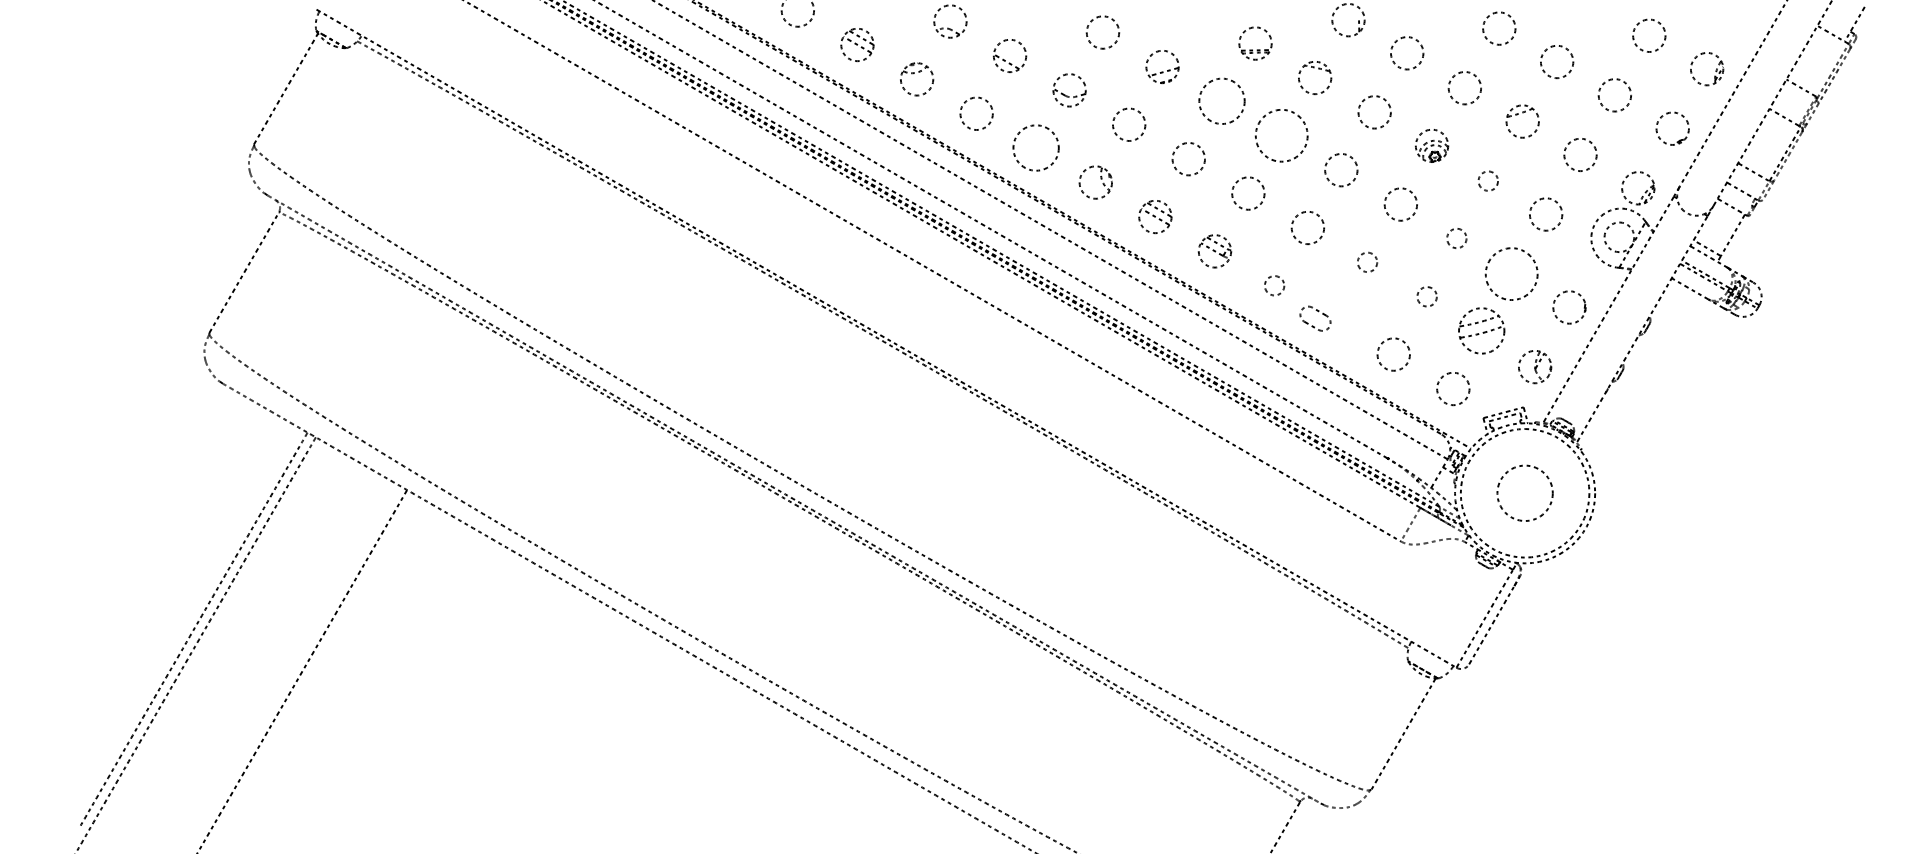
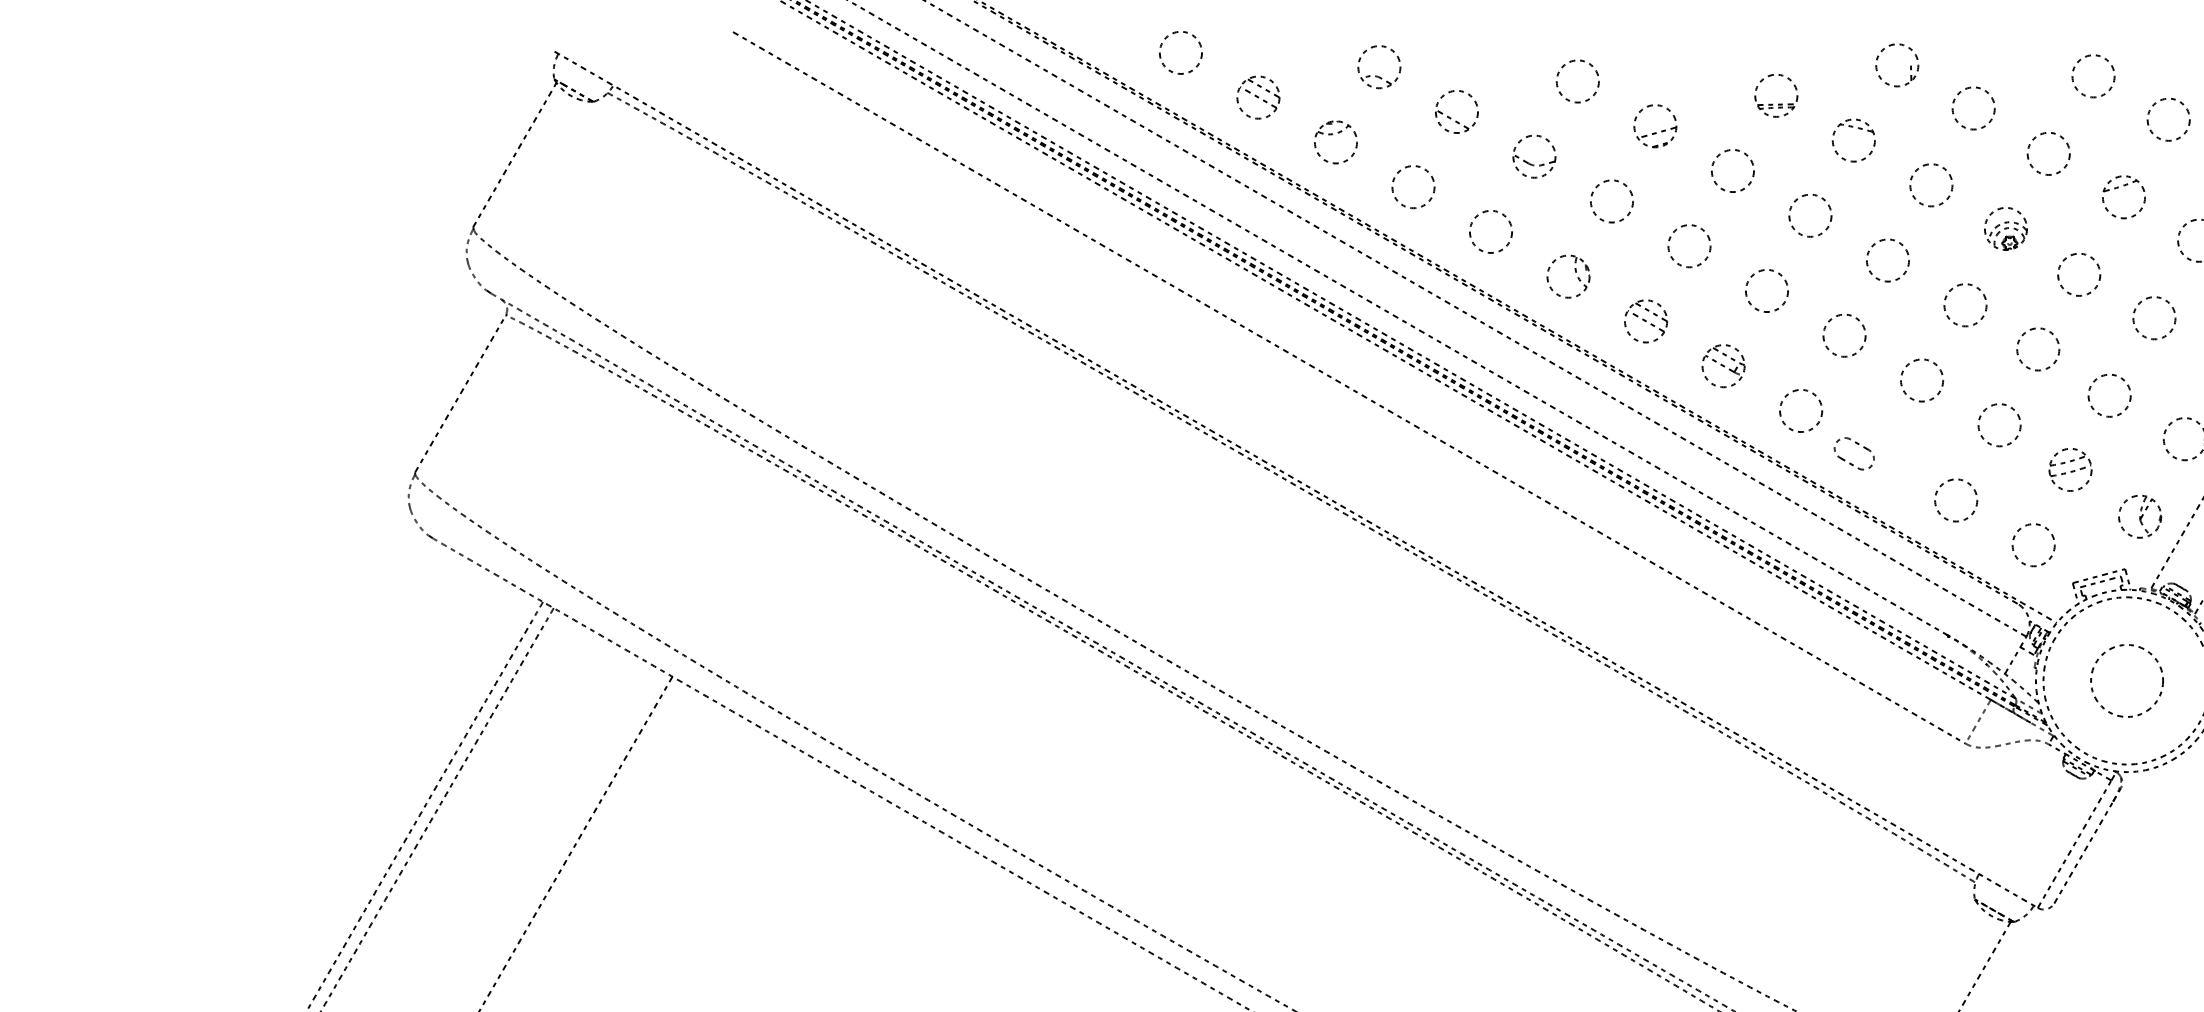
circle: (1222, 101) -> (1733, 171), size x0.71
circle: (1281, 135) -> (1810, 215), size x0.62
circle: (1036, 148) -> (1491, 232), size x0.71
circle: (1488, 180) -> (2079, 273), size x1.67
circle: (1456, 238) -> (2037, 349), size x1.67
circle: (1367, 262) -> (1922, 380), size x1.67
circle: (1511, 273) -> (2109, 394), size x0.62
circle: (1274, 285) -> (1801, 410), size x1.67
circle: (1426, 296) -> (1998, 424), size x1.67
part: (1481, 331) -> (2070, 470), size x0.71

